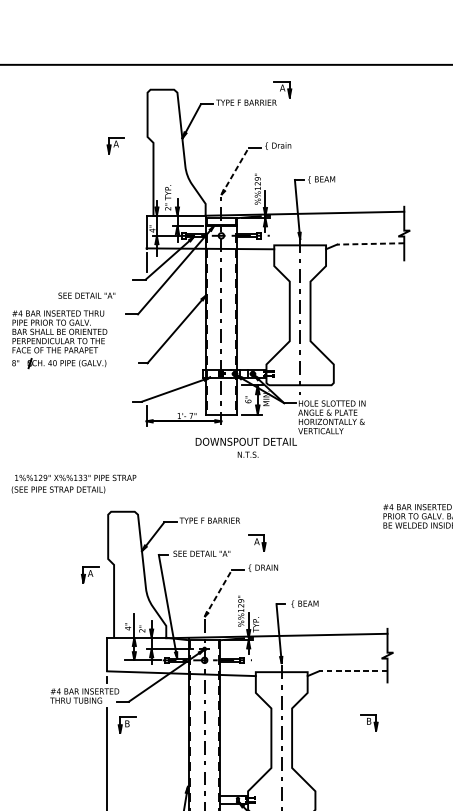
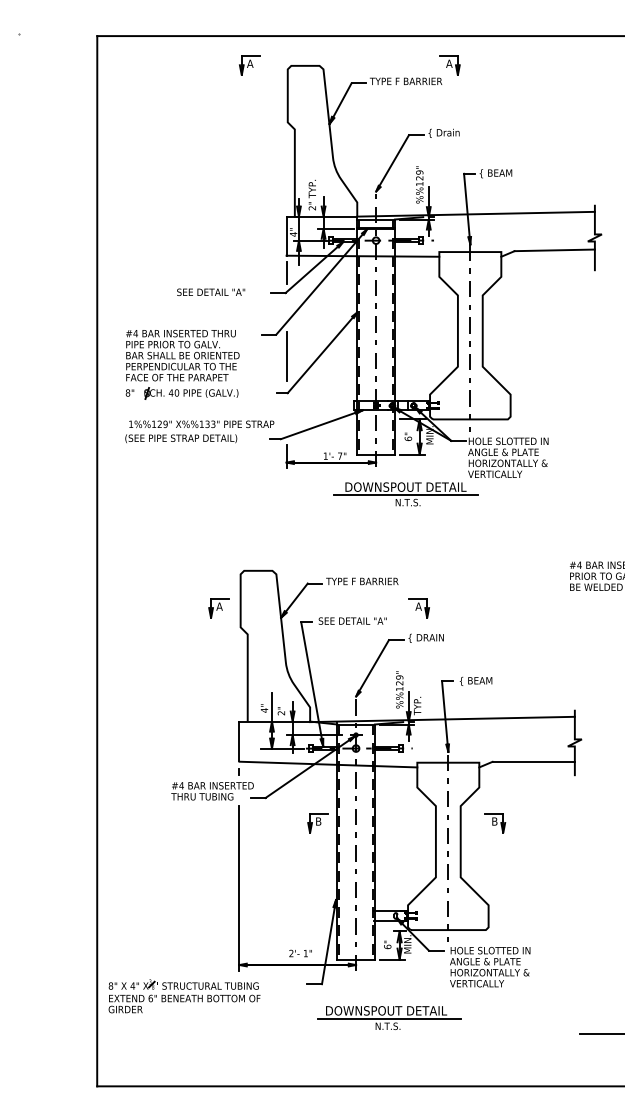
part: (115, 145) -> (249, 65), moved
line: (235, 171) -> (392, 163), dashed -> solid
line: (370, 244) -> (554, 250), dashed -> solid
text: (87, 295) -> (211, 291), moved
line: (146, 332) -> (286, 356), added
line: (245, 448) -> (405, 495), added
text: (73, 483) -> (199, 431), moved
part: (89, 575) -> (218, 608), moved
line: (218, 593) -> (372, 668), dashed -> solid
line: (352, 671) -> (533, 761), dashed -> solid
part: (369, 722) -> (495, 823), moved
part: (126, 725) -> (317, 823), moved

